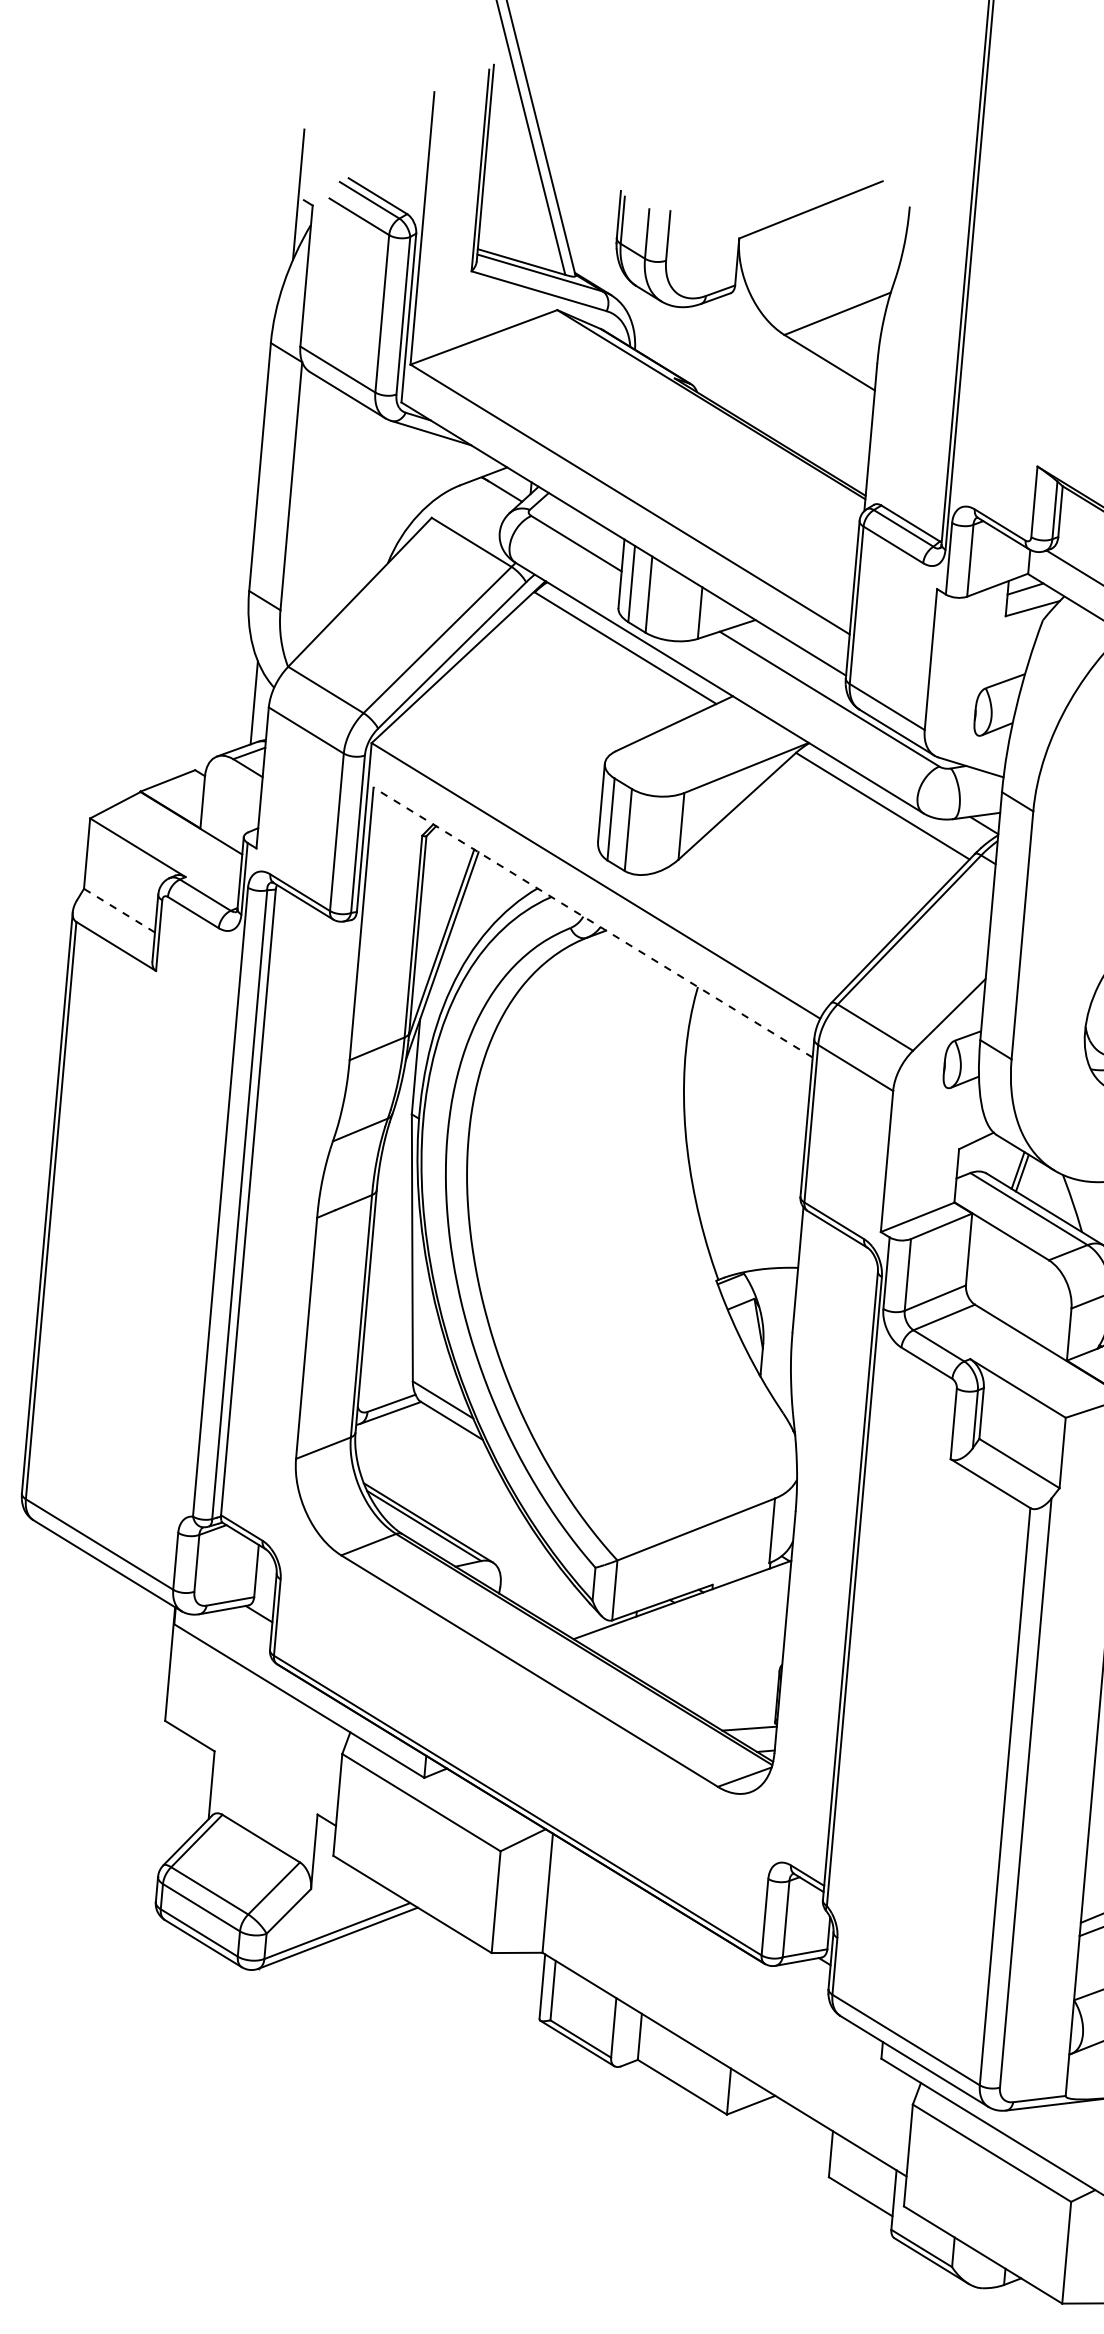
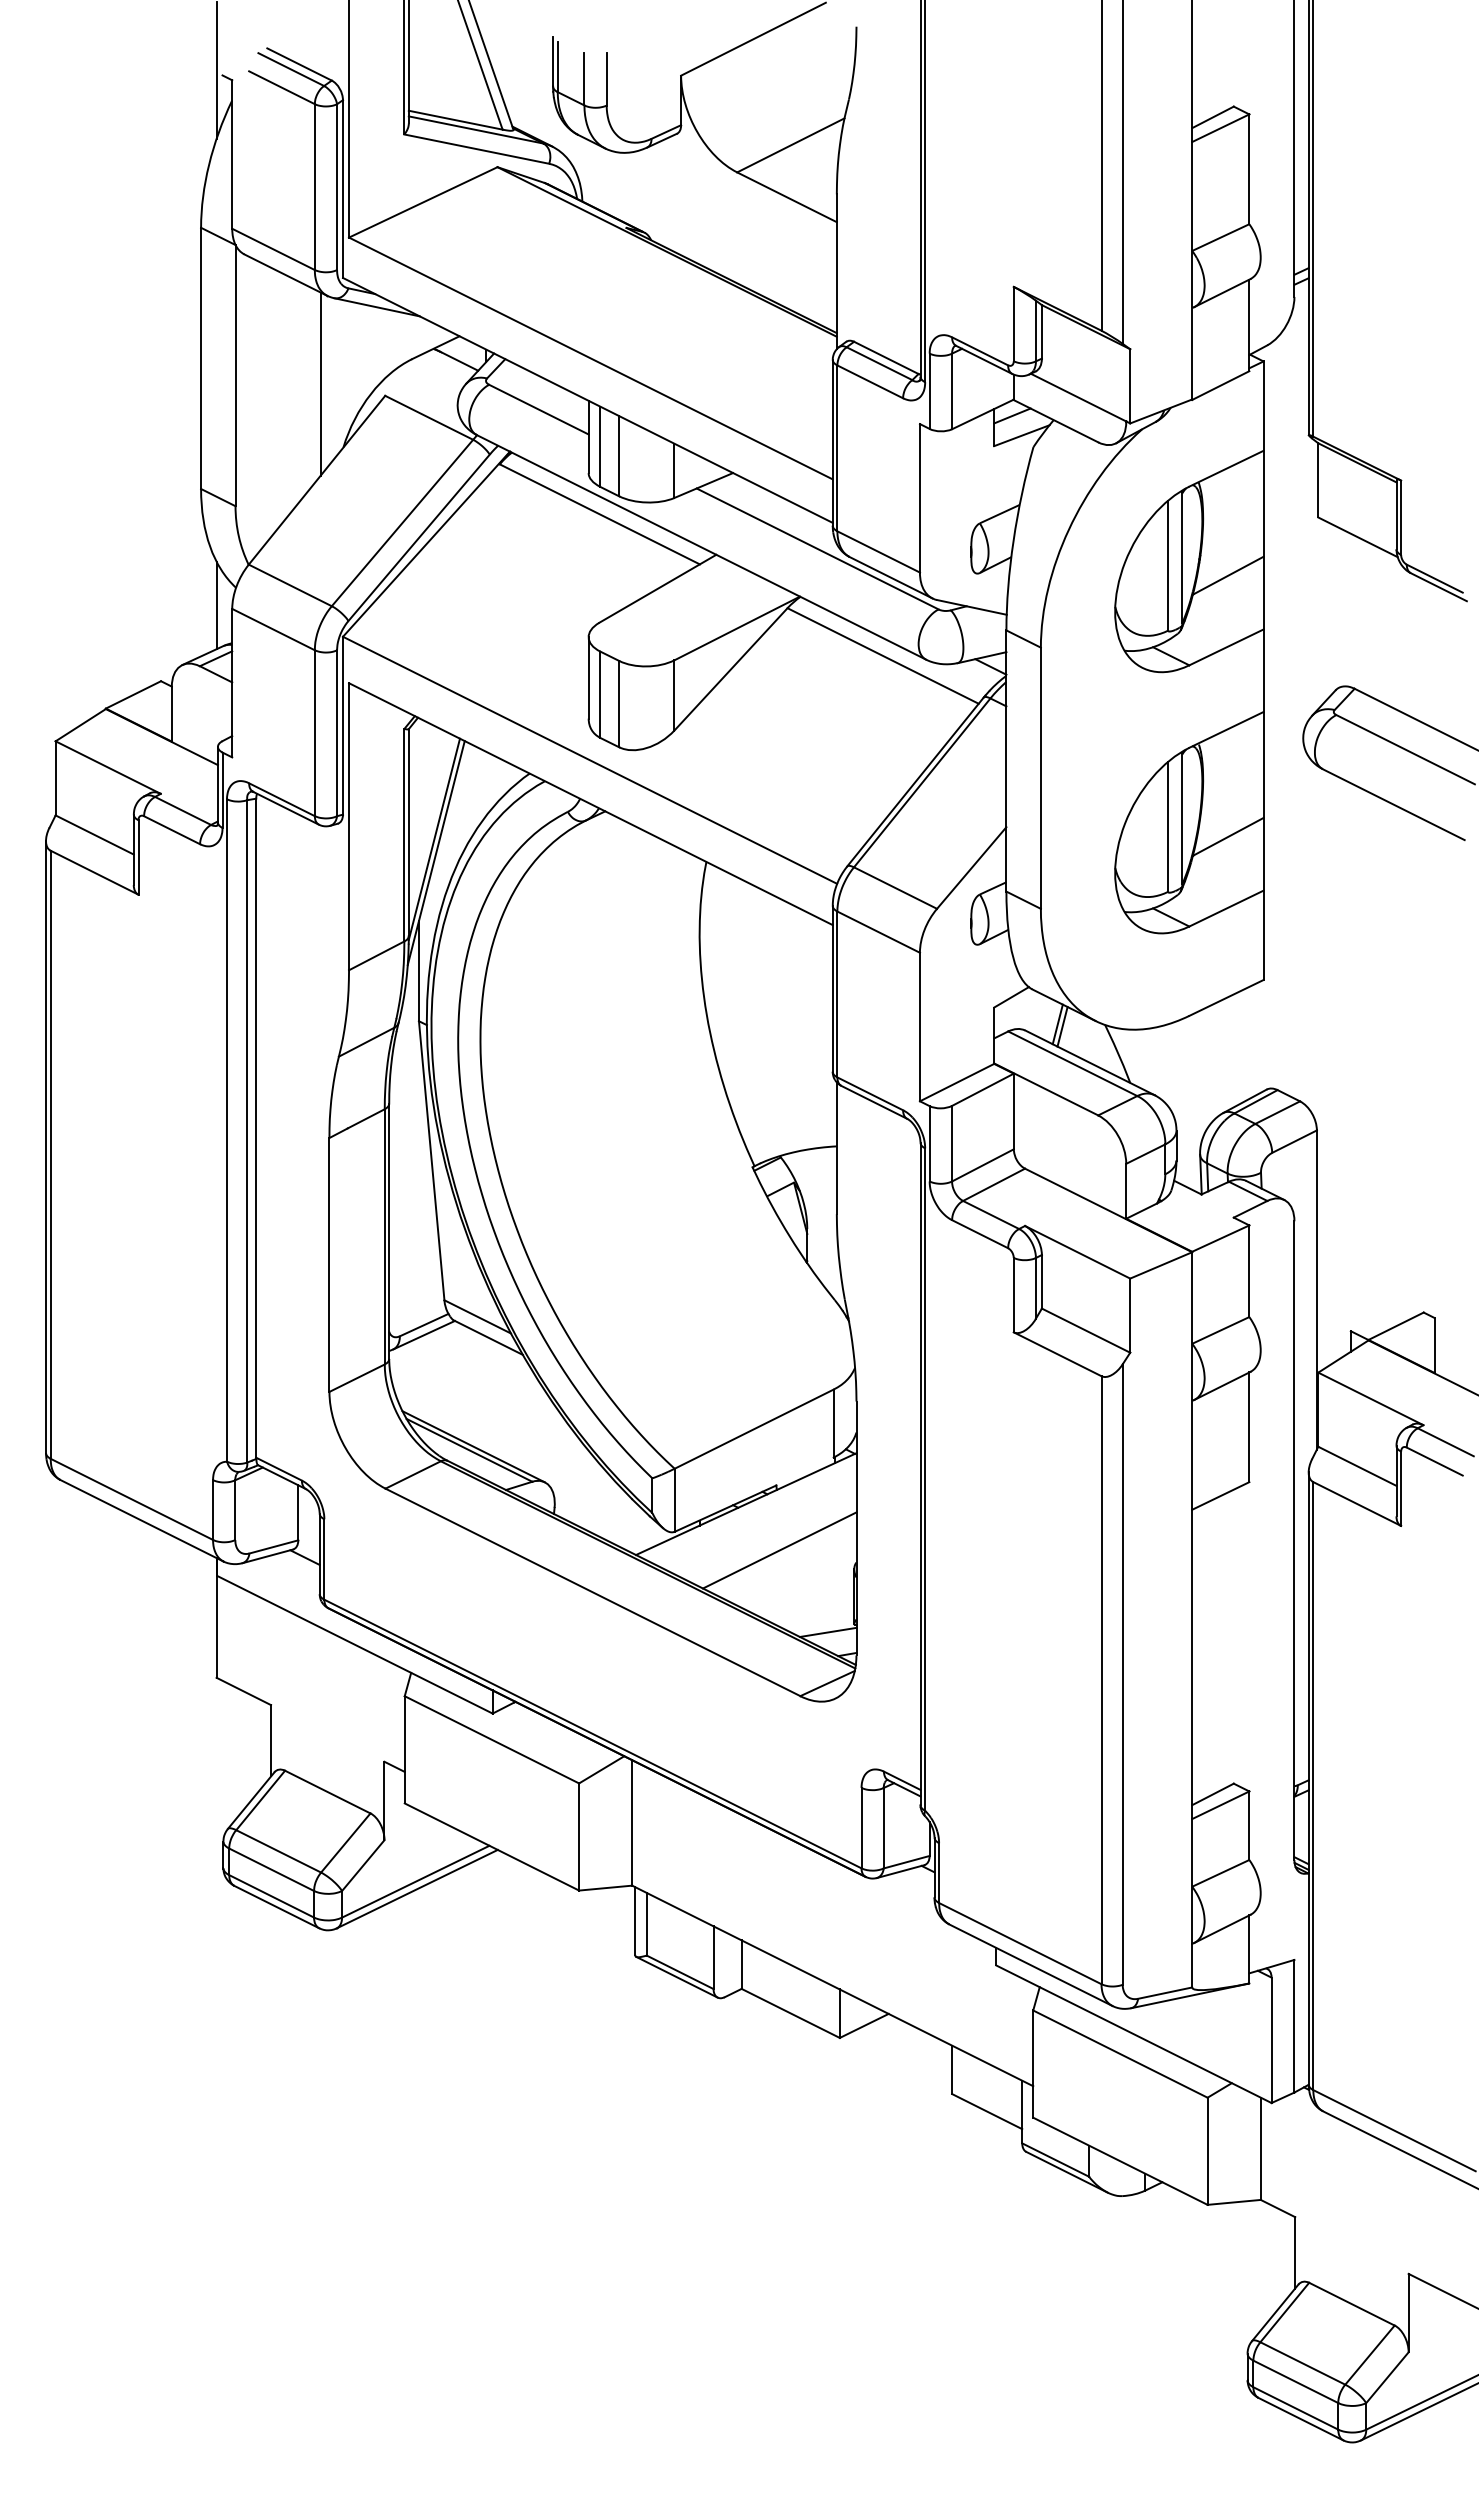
line: (371, 500) -> (320, 383), added
line: (119, 911) -> (94, 835), dashed -> solid
line: (592, 921) -> (590, 803), dashed -> solid
line: (710, 1646) -> (779, 1550), added

